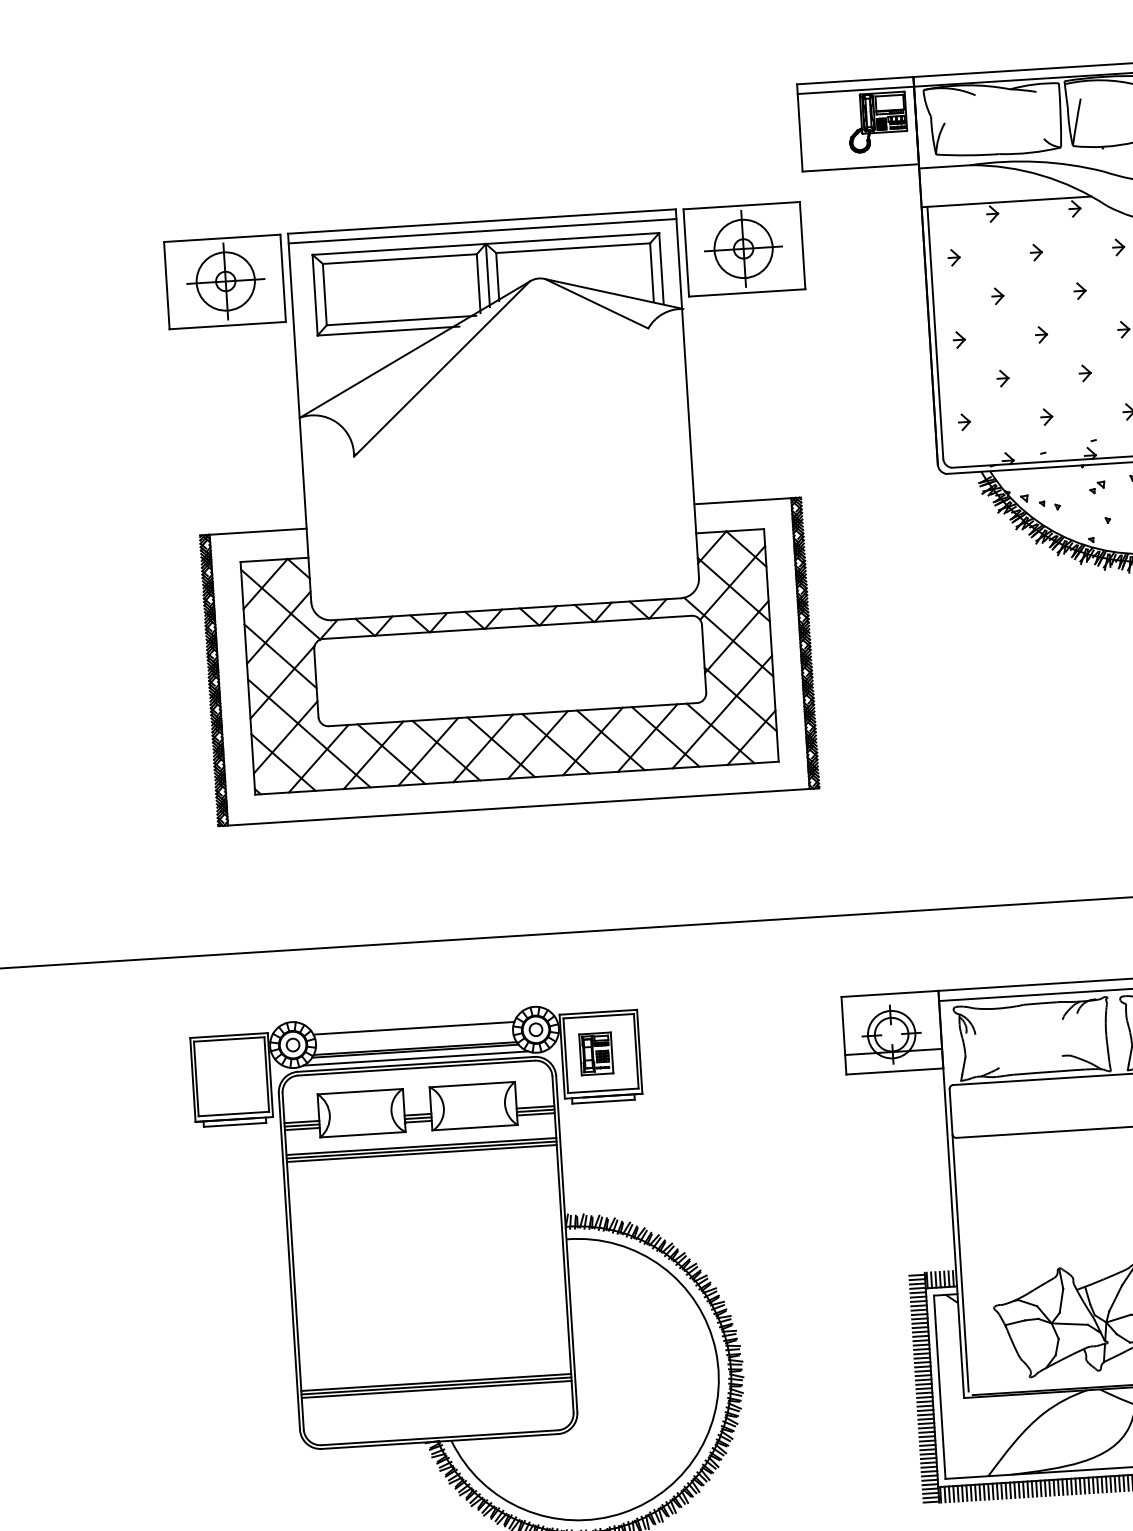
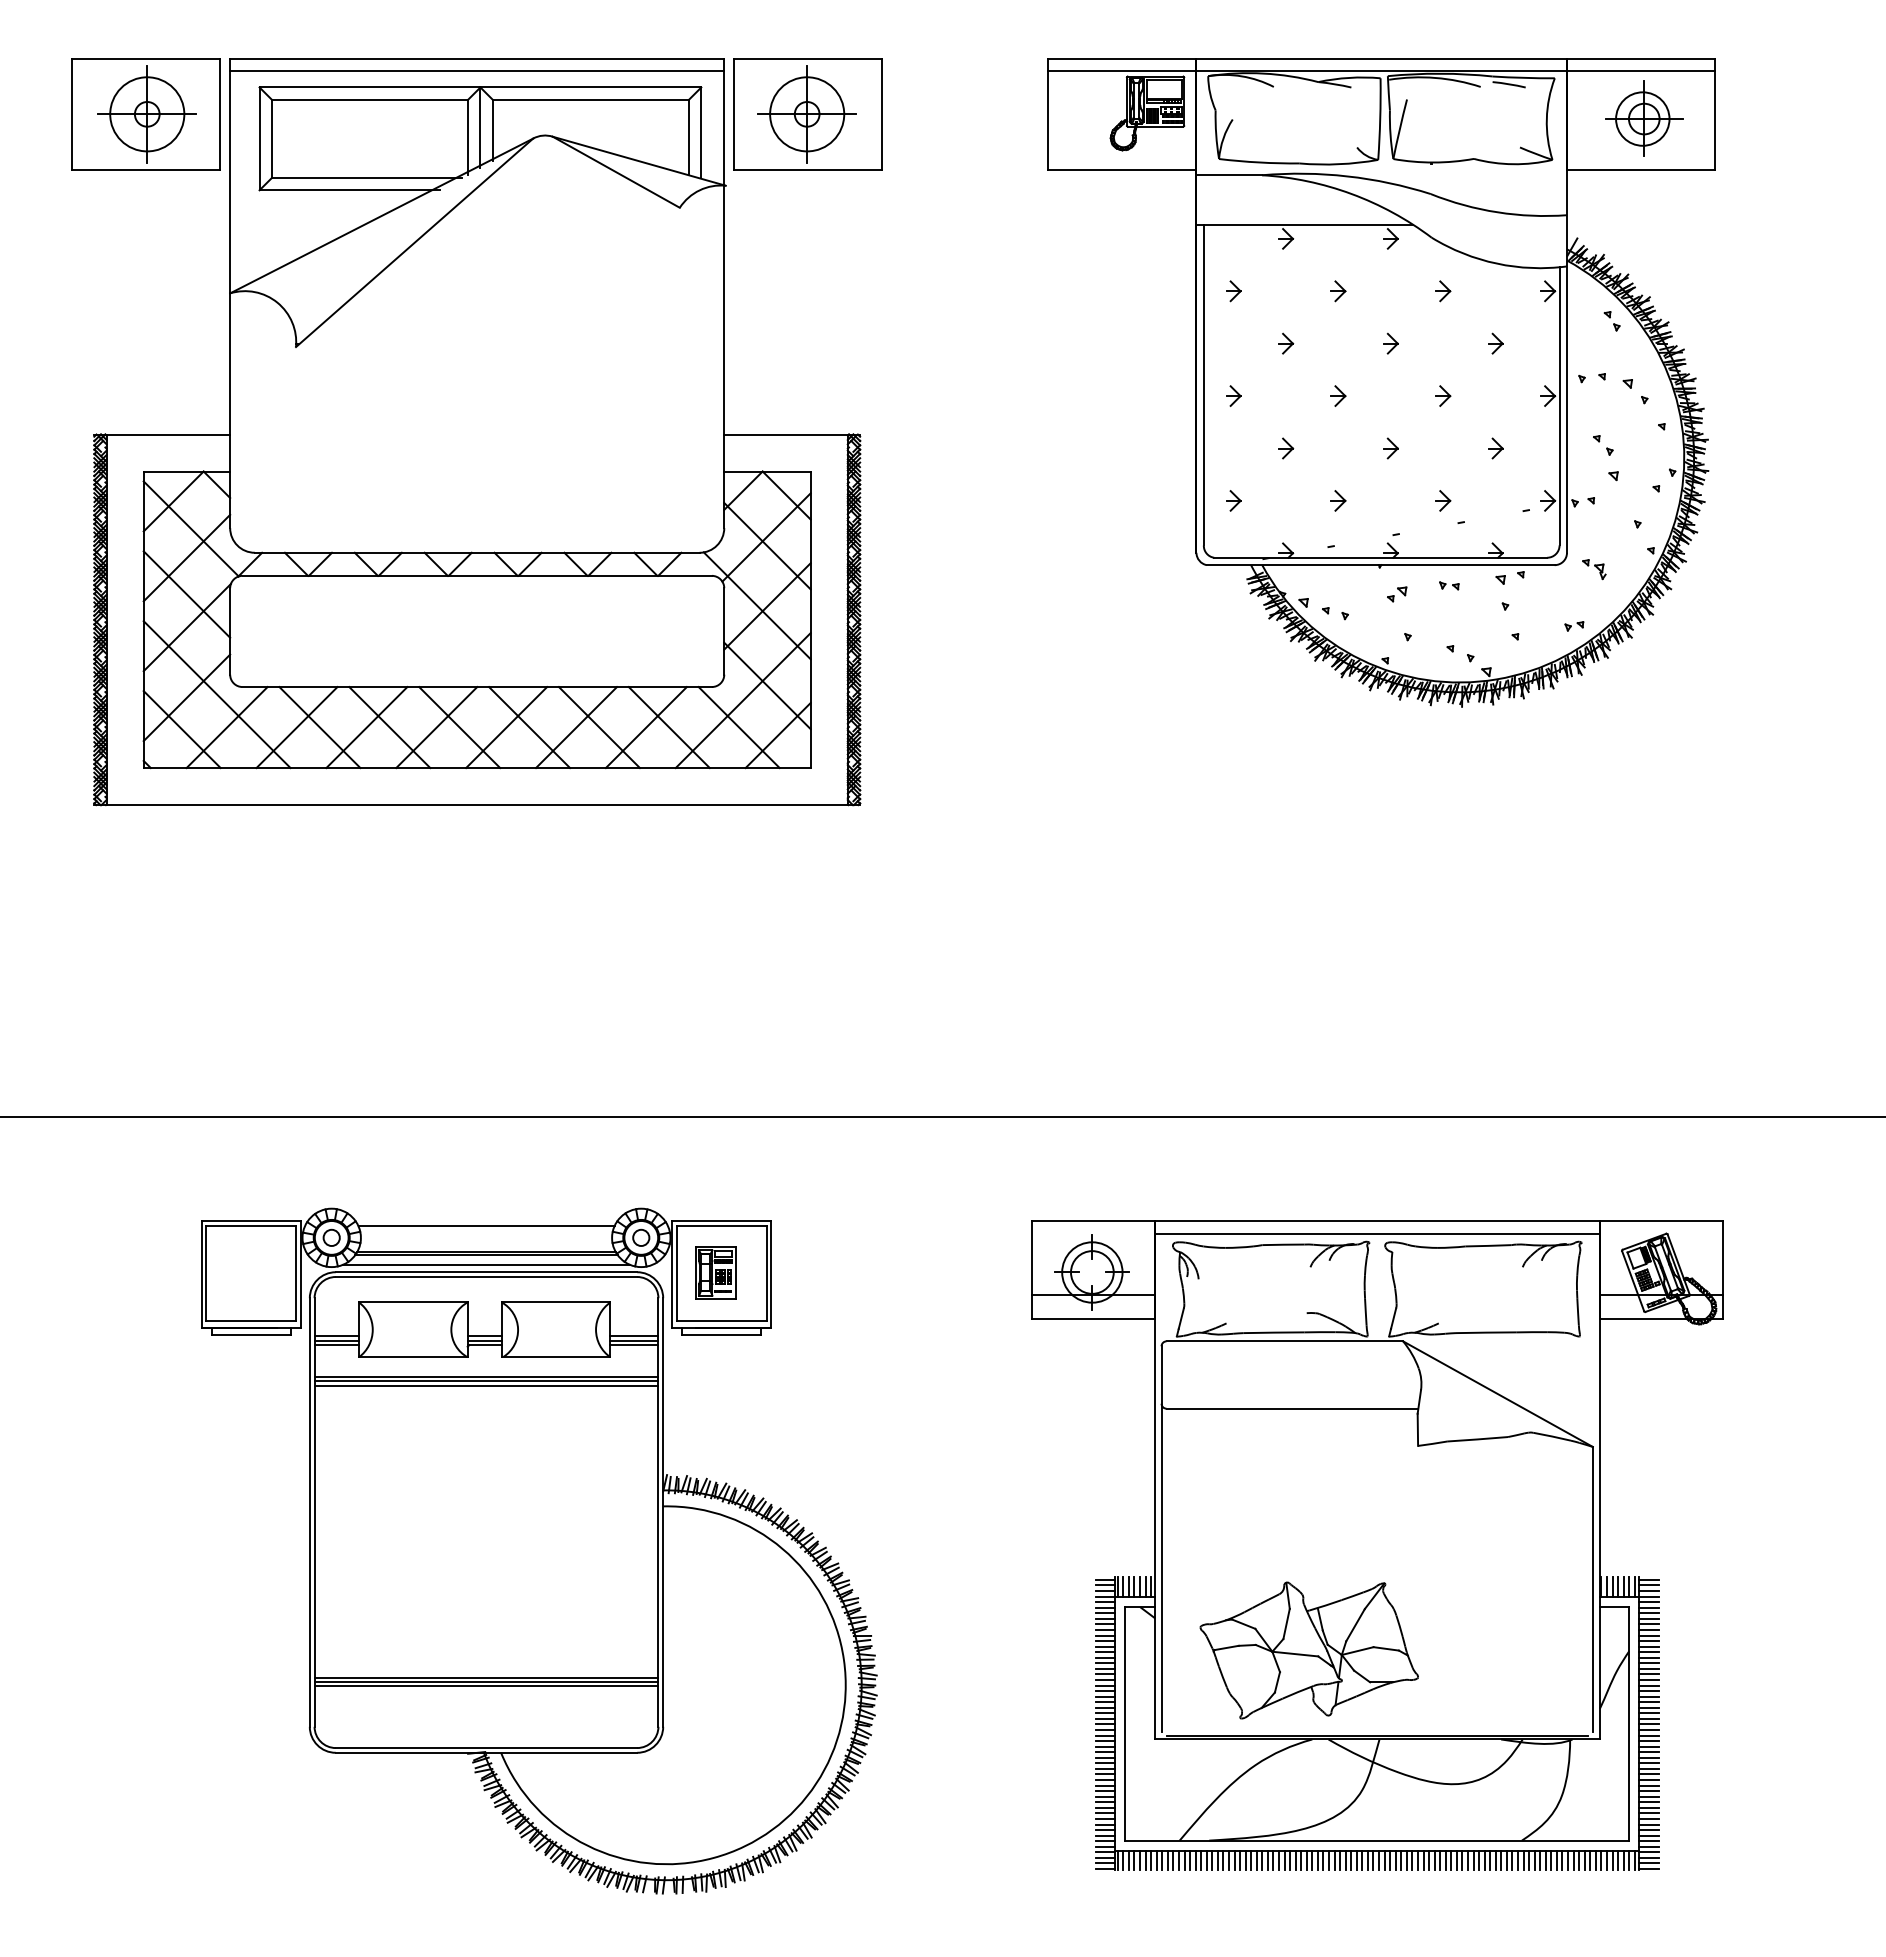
part: (499, 514) -> (476, 432), moved

